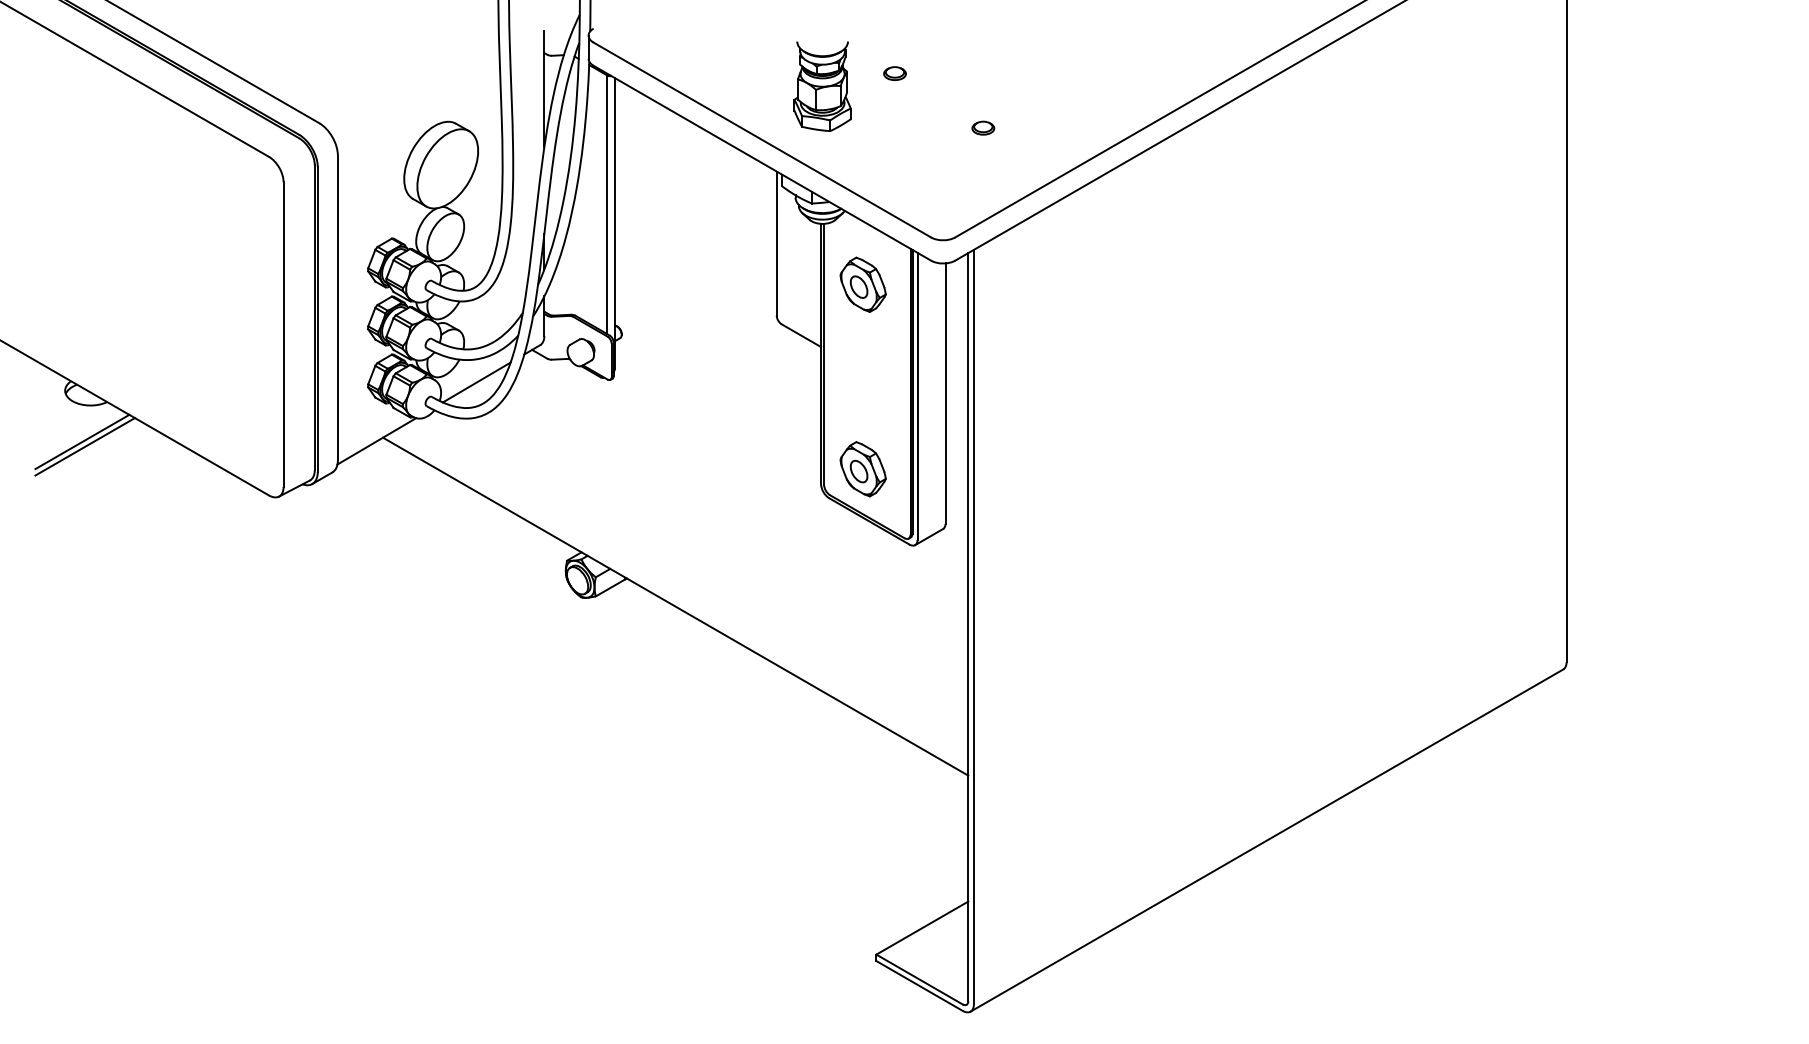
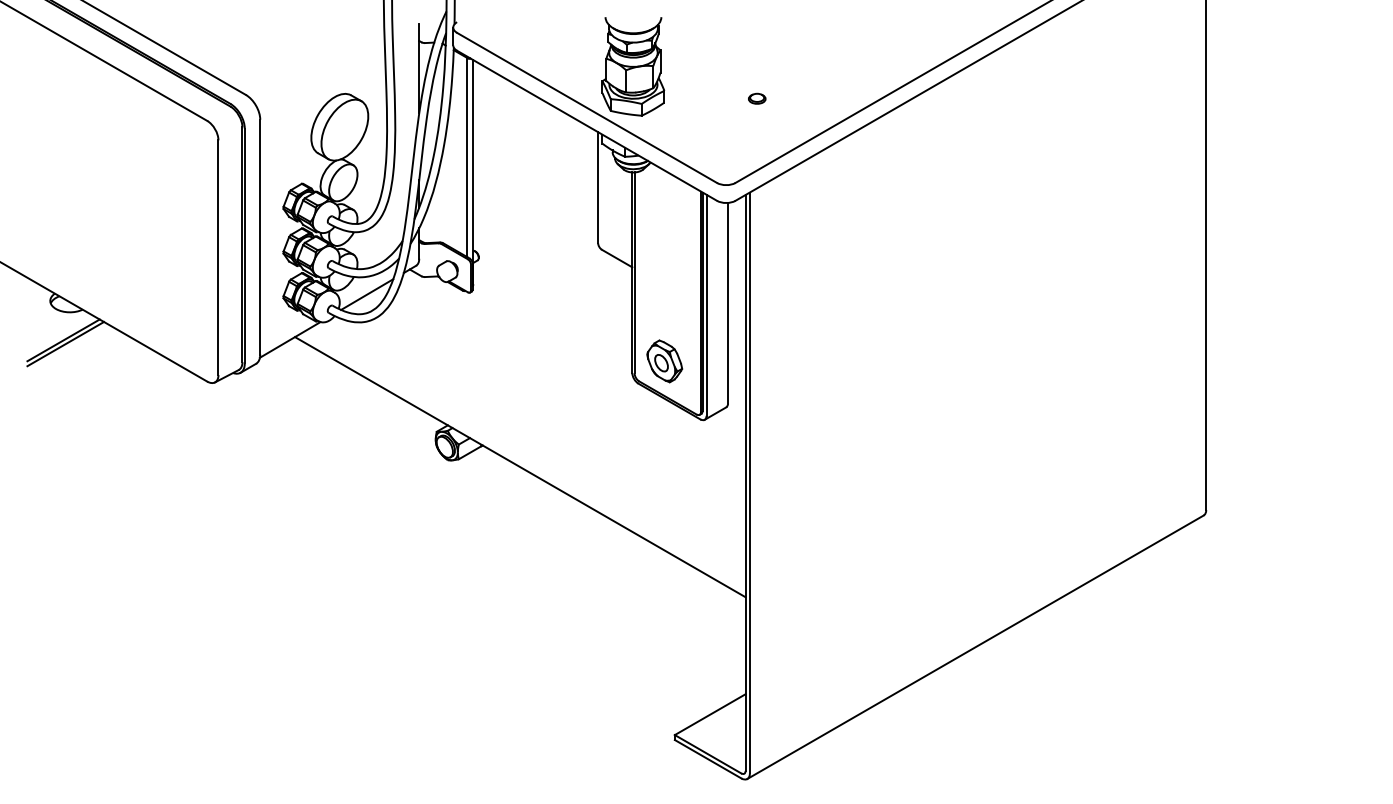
part: (895, 73) -> (689, 56), removed
part: (822, 86) -> (633, 66), size x1.43
part: (862, 284) -> (664, 219), removed

